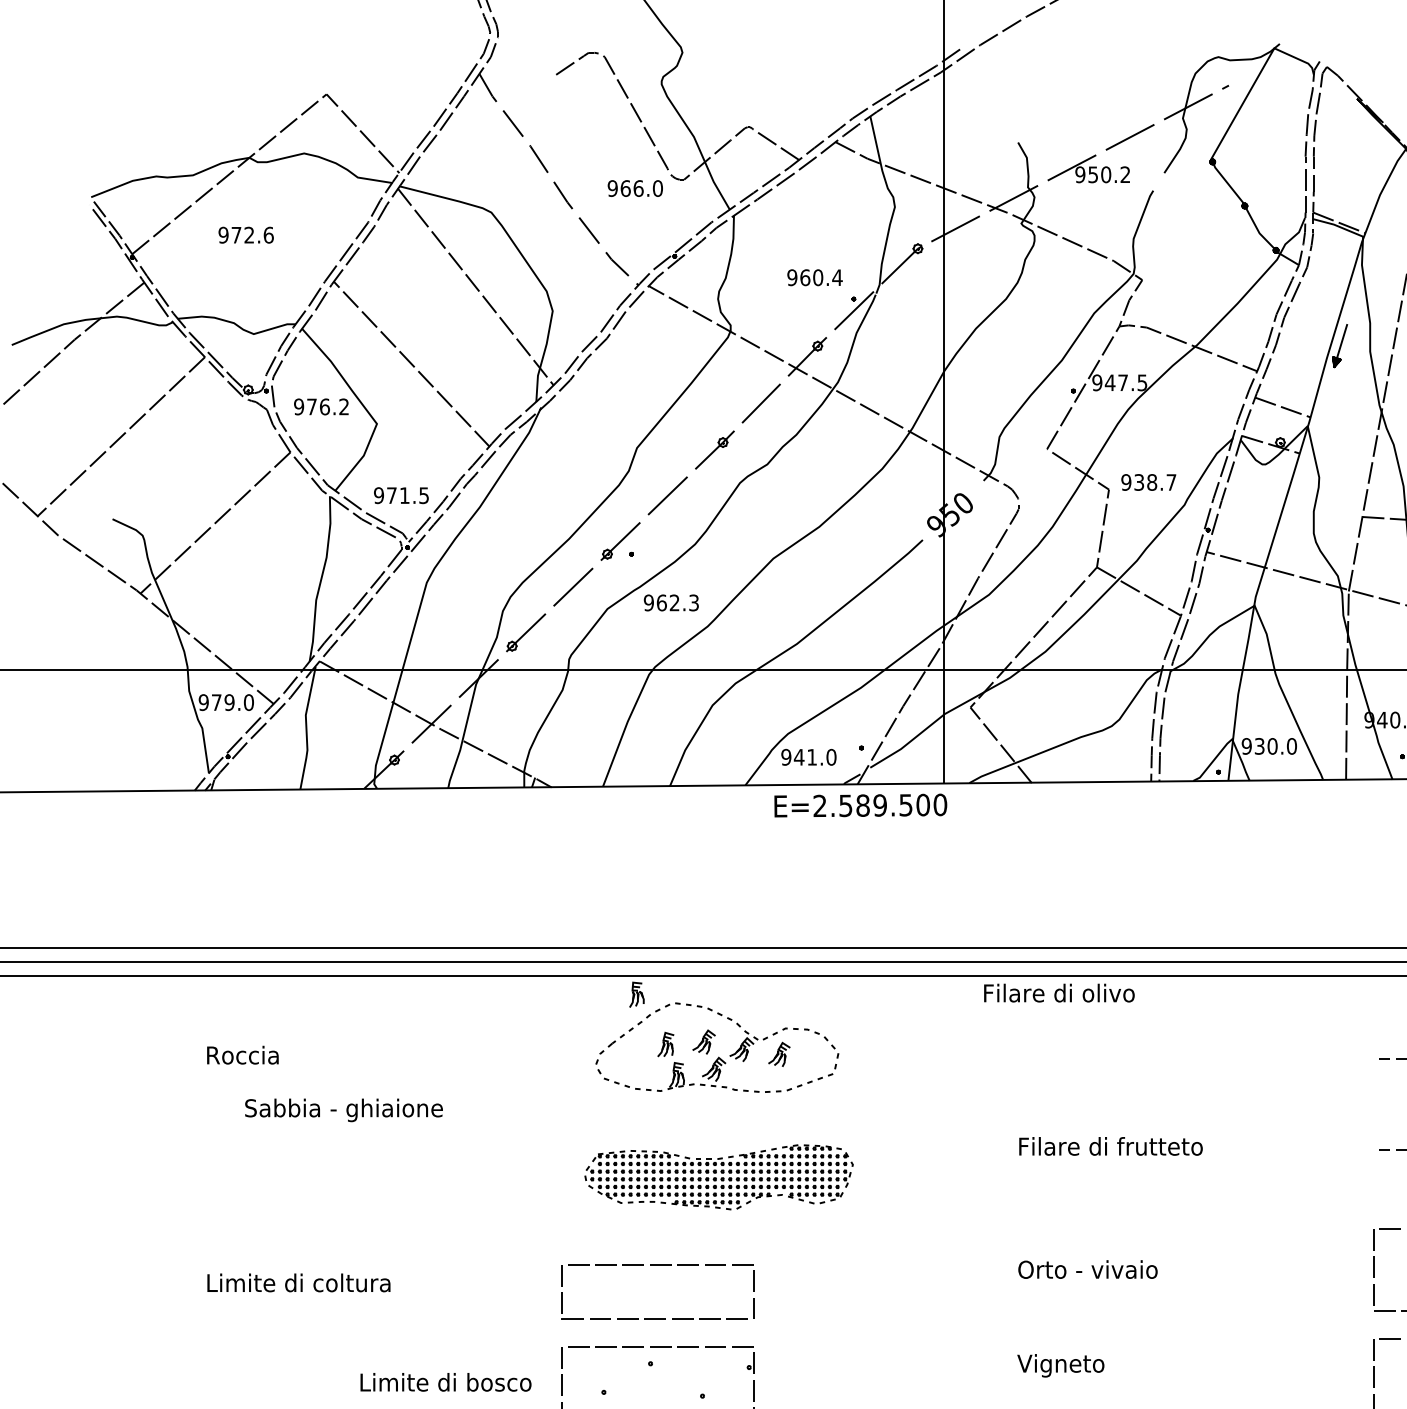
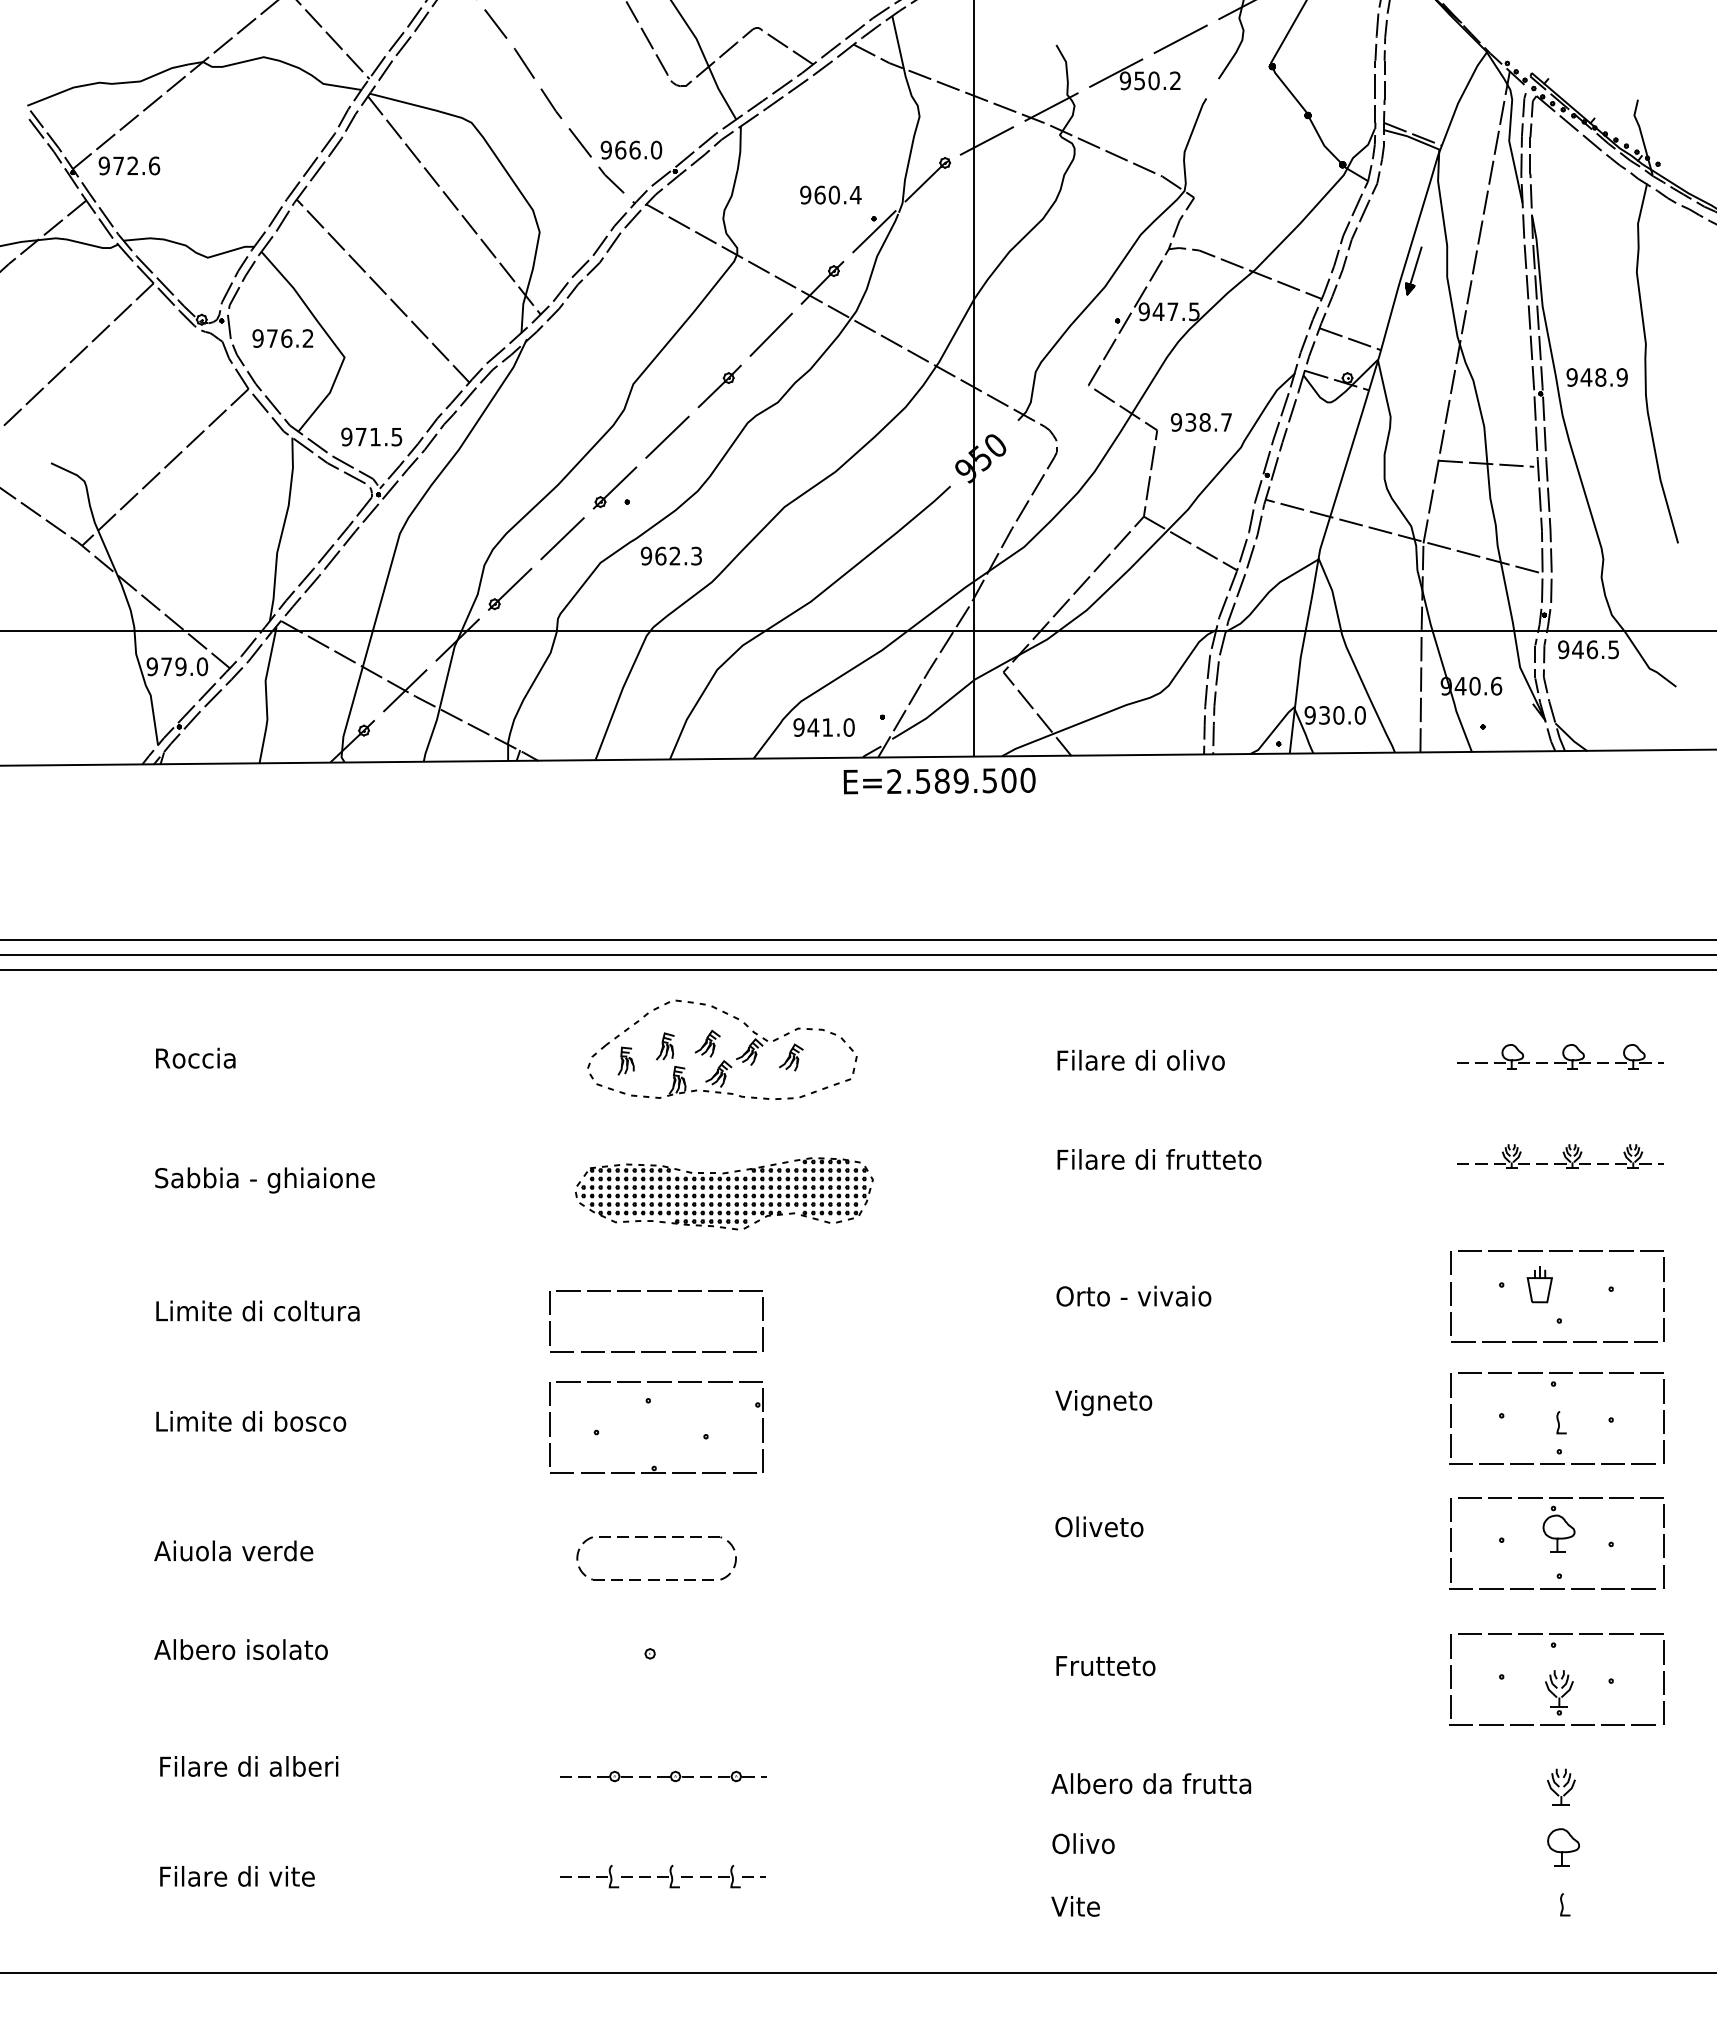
text: (635, 187) -> (631, 149), moved
text: (246, 234) -> (129, 165), moved
text: (860, 805) -> (939, 780), moved
text: (1058, 992) -> (1140, 1059), moved
part: (636, 994) -> (625, 1060), moved
text: (343, 1110) -> (264, 1180), moved
text: (446, 1382) -> (251, 1421), moved

